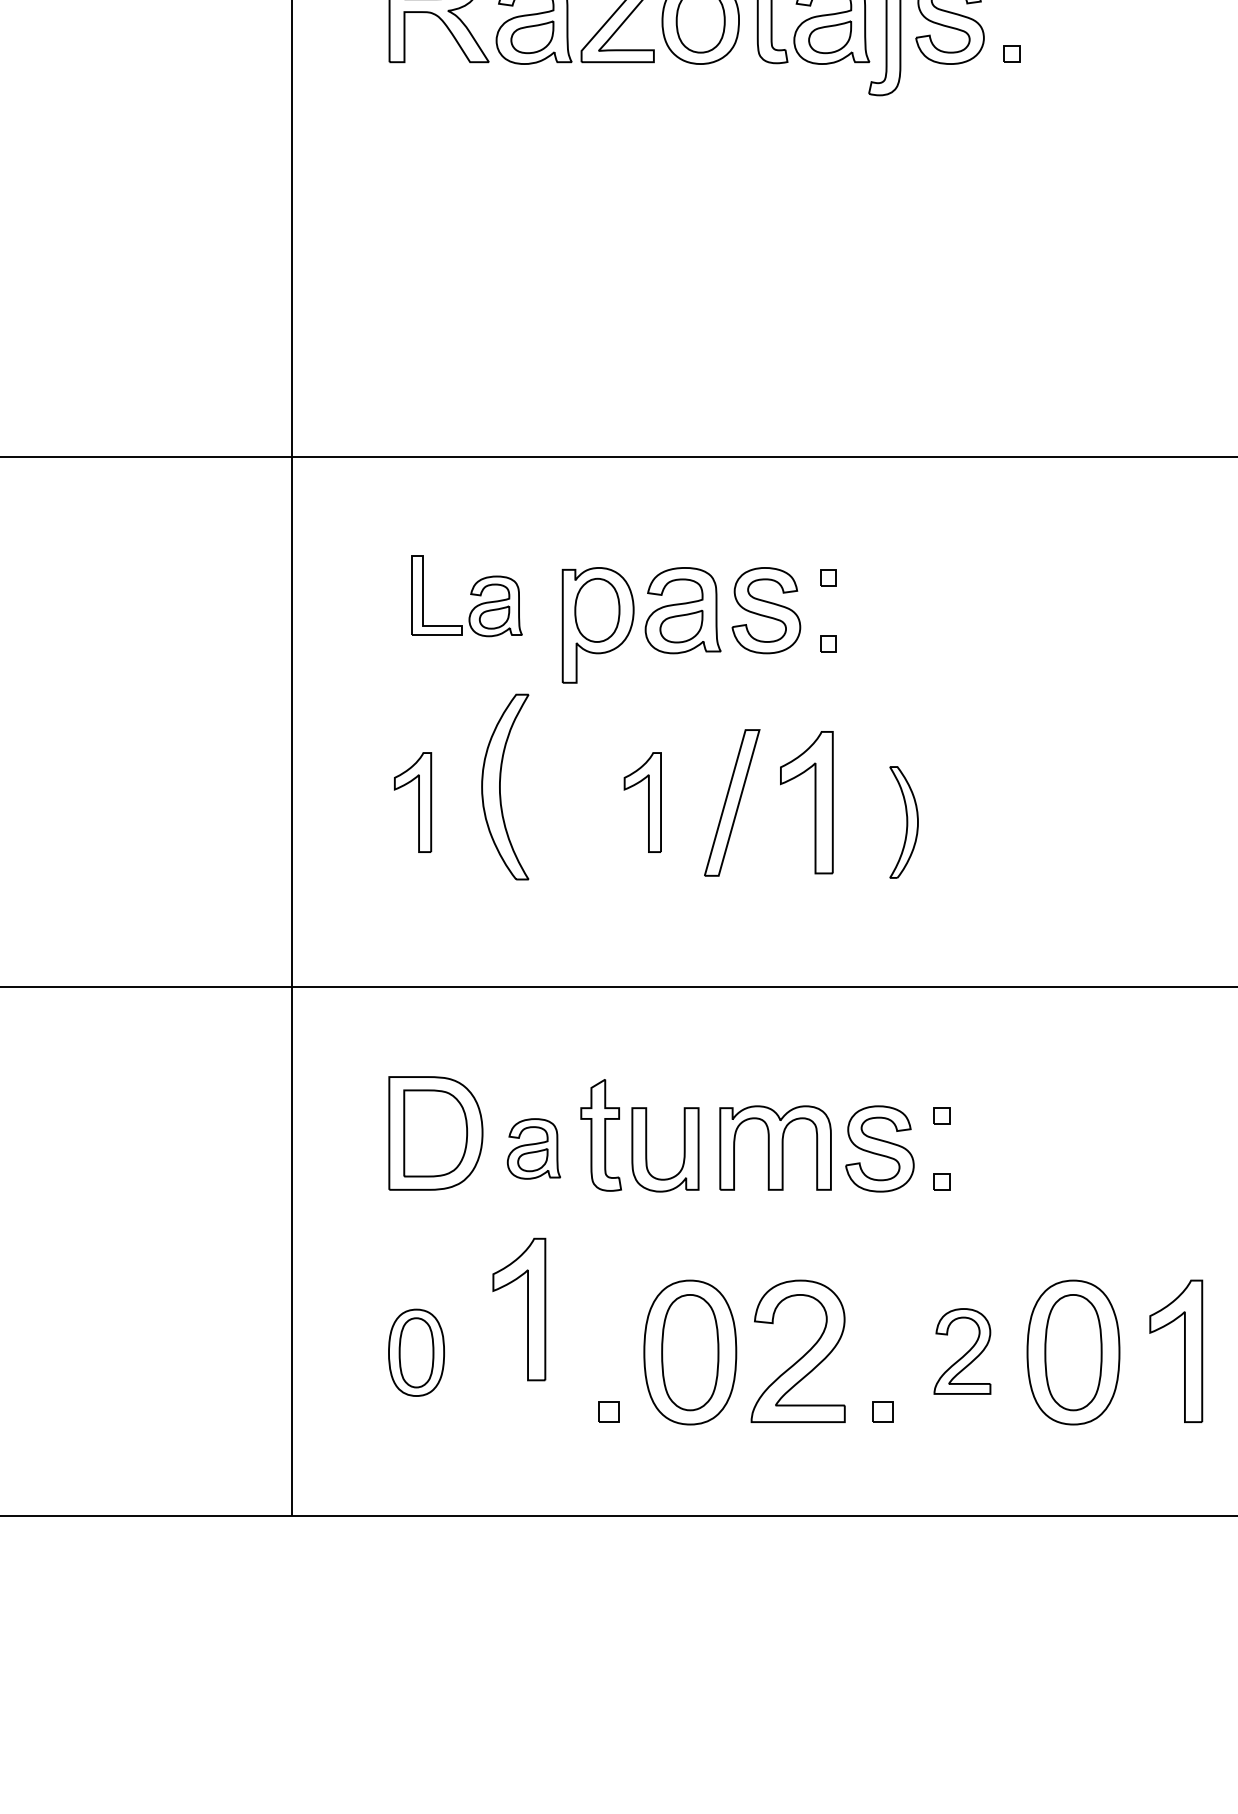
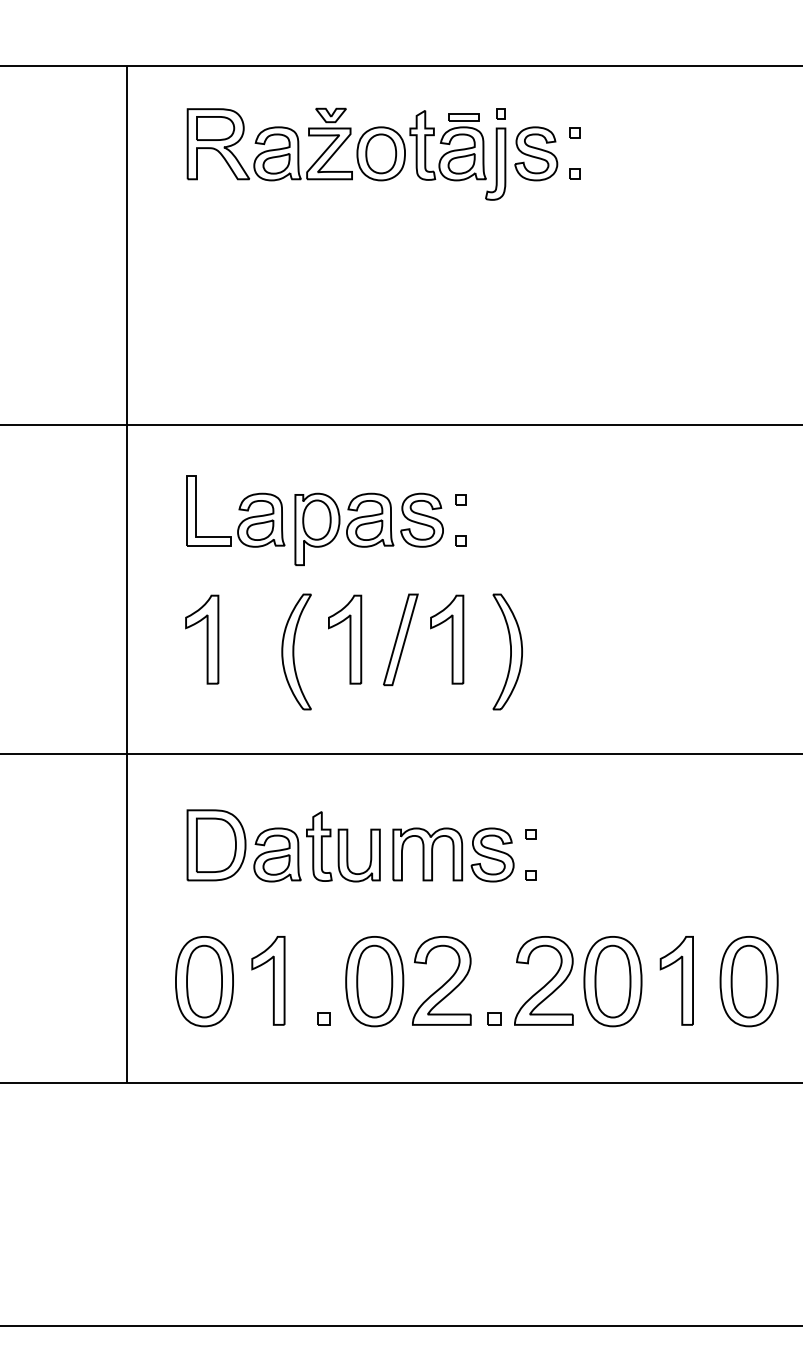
part: (466, 596) -> (235, 511), size x1.43
part: (504, 786) -> (296, 651), moved
part: (413, 802) -> (202, 639), size x1.43
part: (643, 802) -> (345, 639), size x1.43
part: (903, 821) -> (507, 651), size x1.67
part: (533, 1148) -> (277, 854), size x1.43
part: (519, 1308) -> (268, 980), moved
part: (961, 1350) -> (543, 980), size x1.67
part: (416, 1352) -> (204, 981), size x1.67

